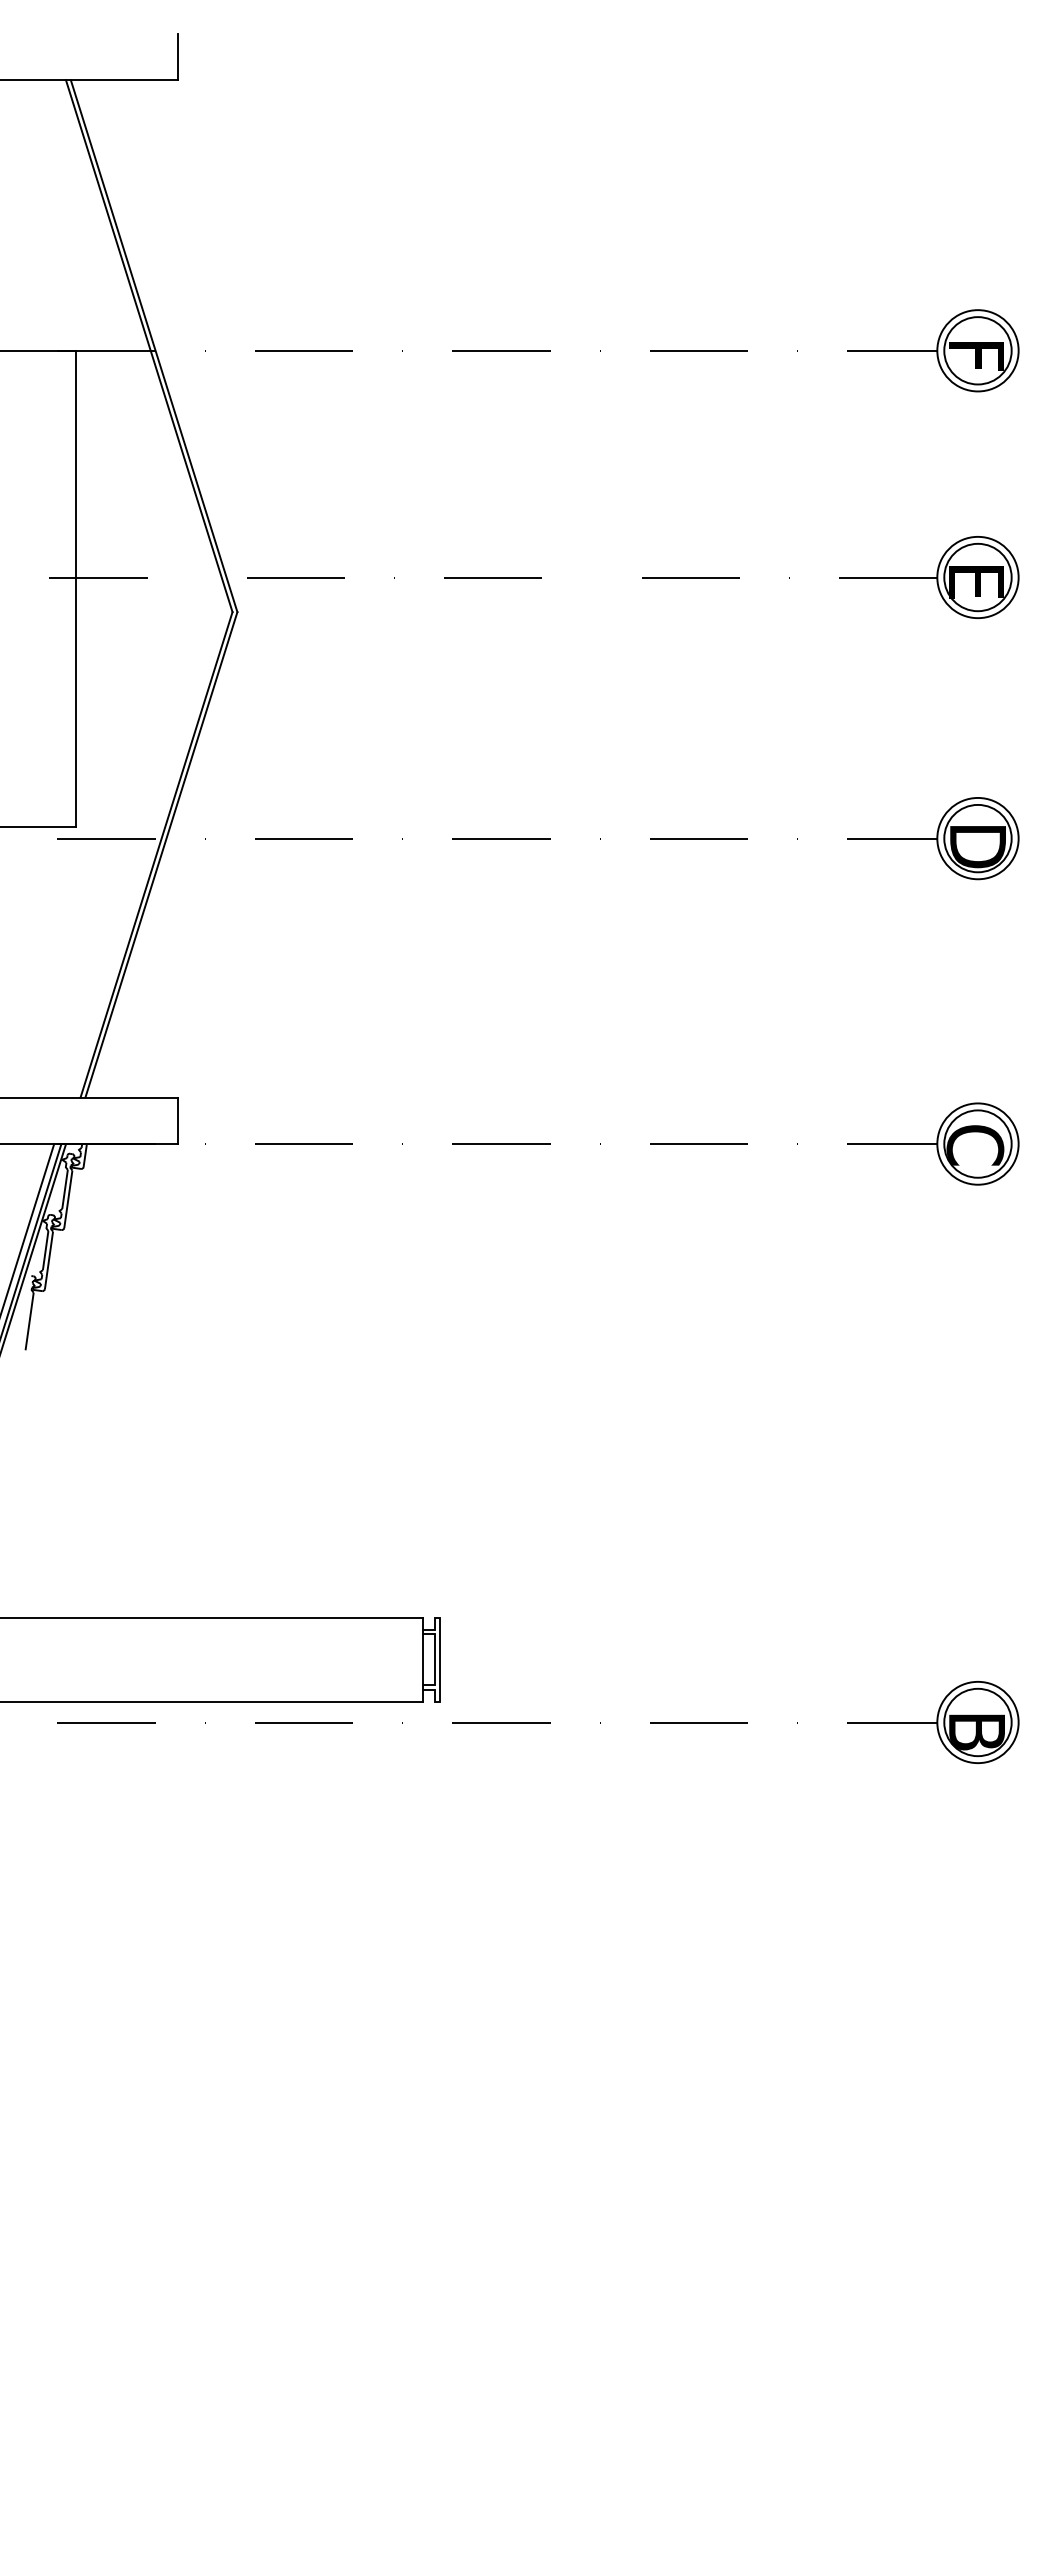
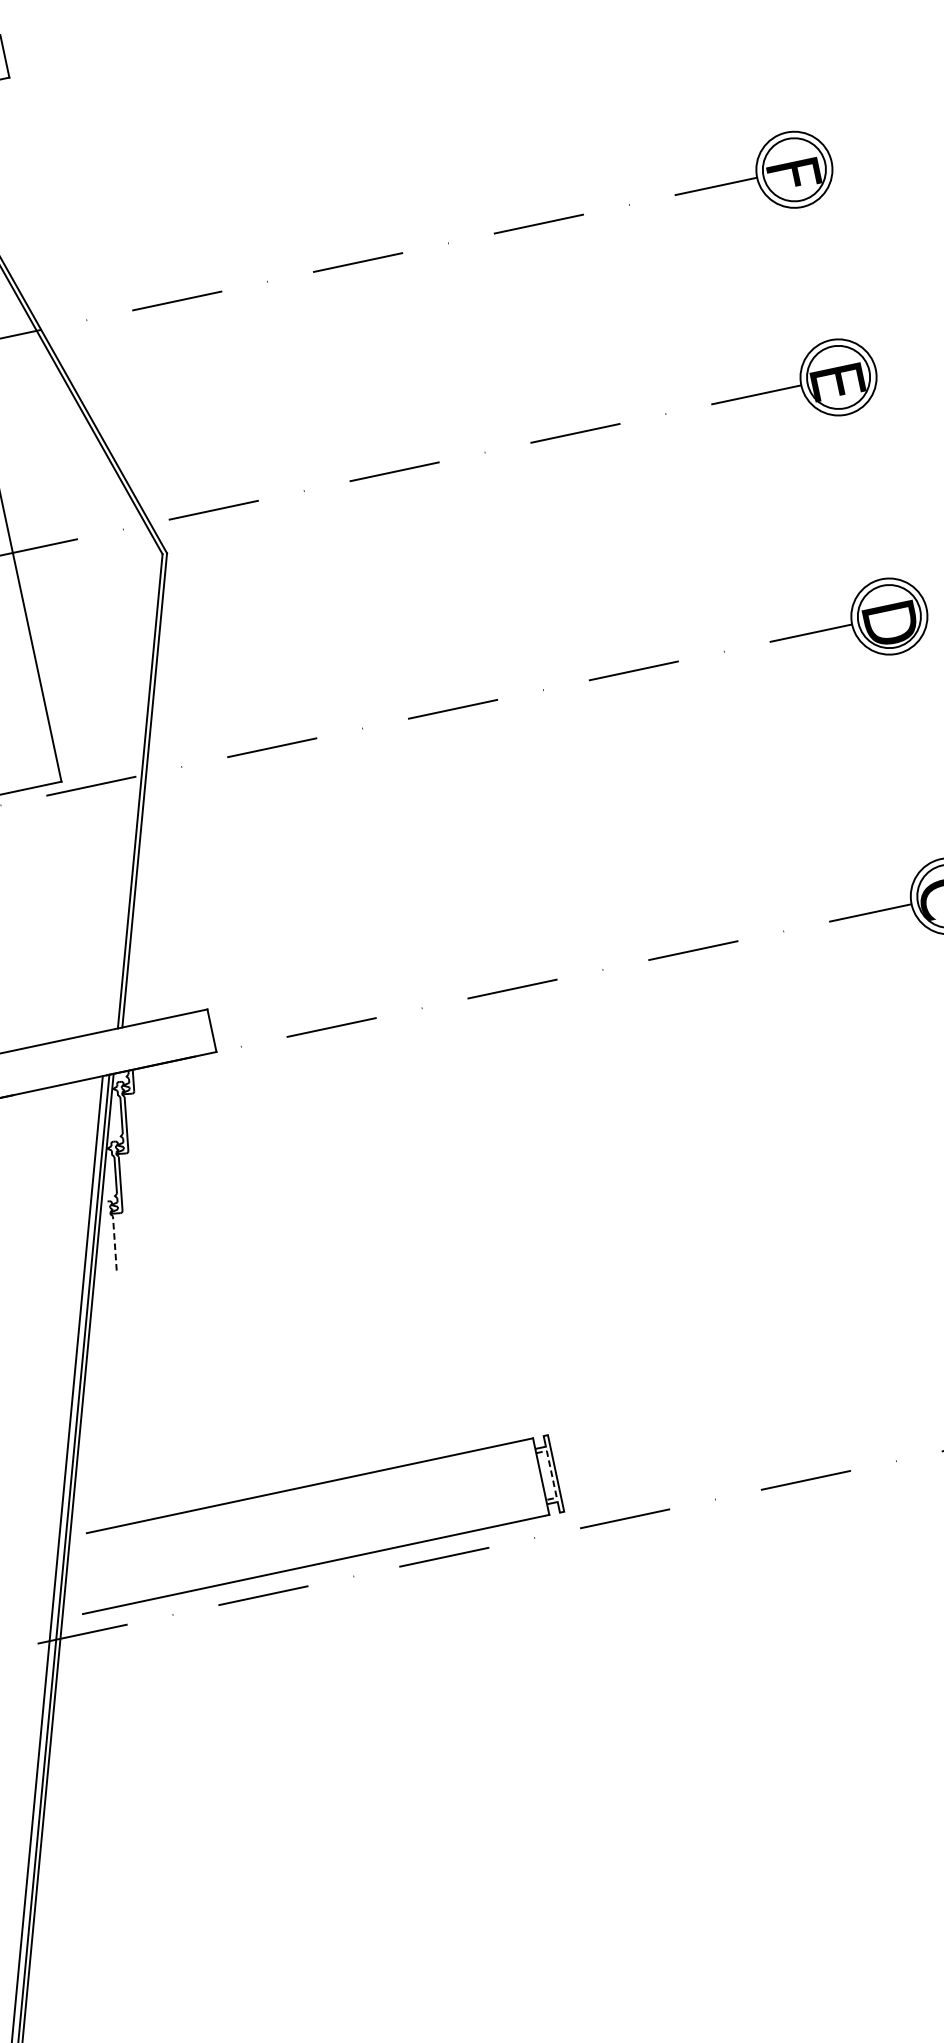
line: (29, 1321) -> (114, 1243), solid -> dashed
line: (434, 1659) -> (551, 1474), solid -> dashed

